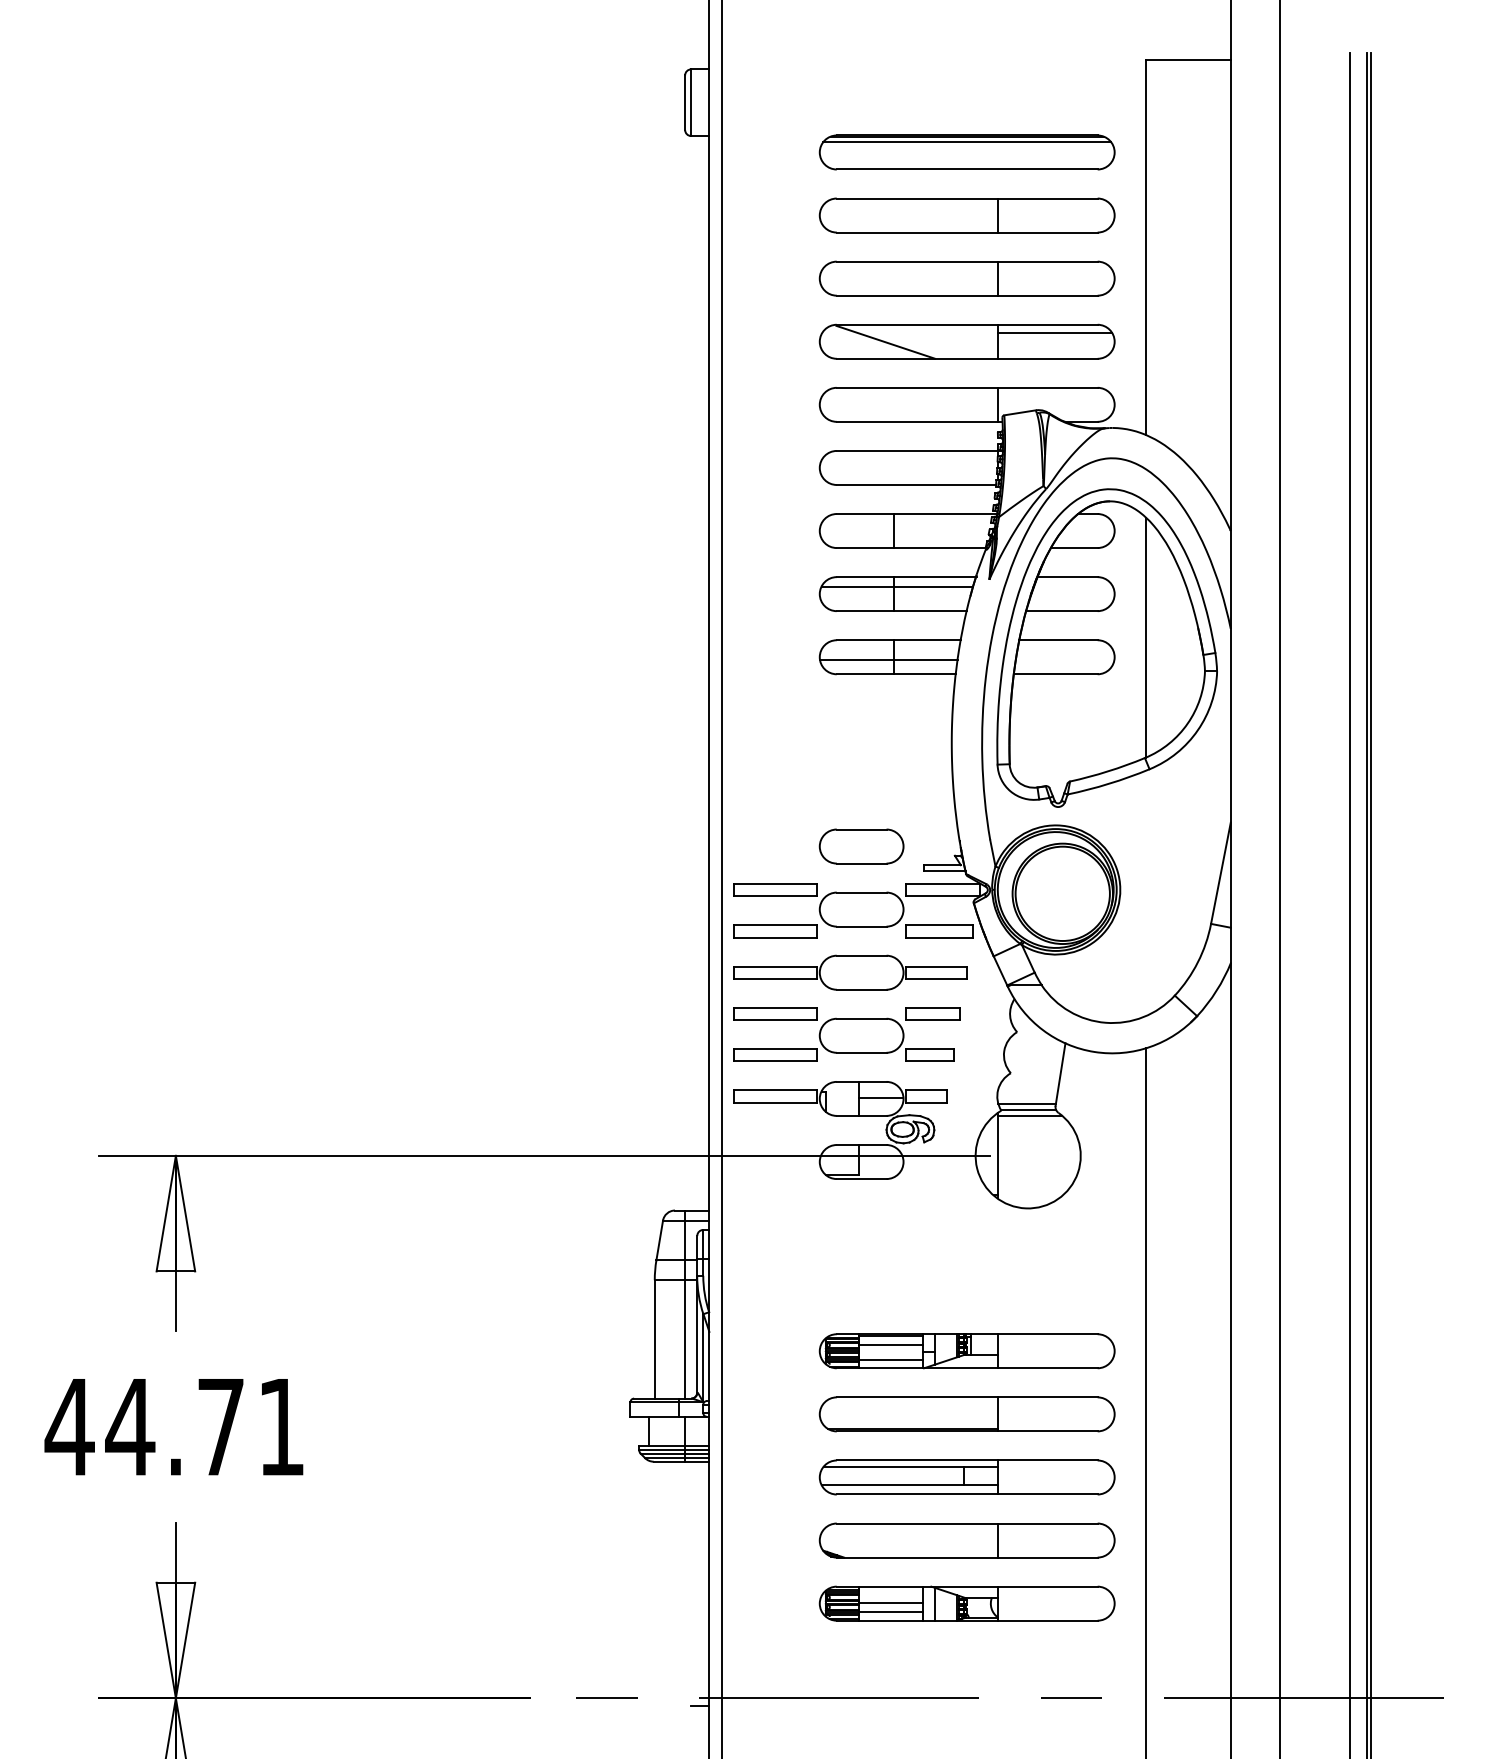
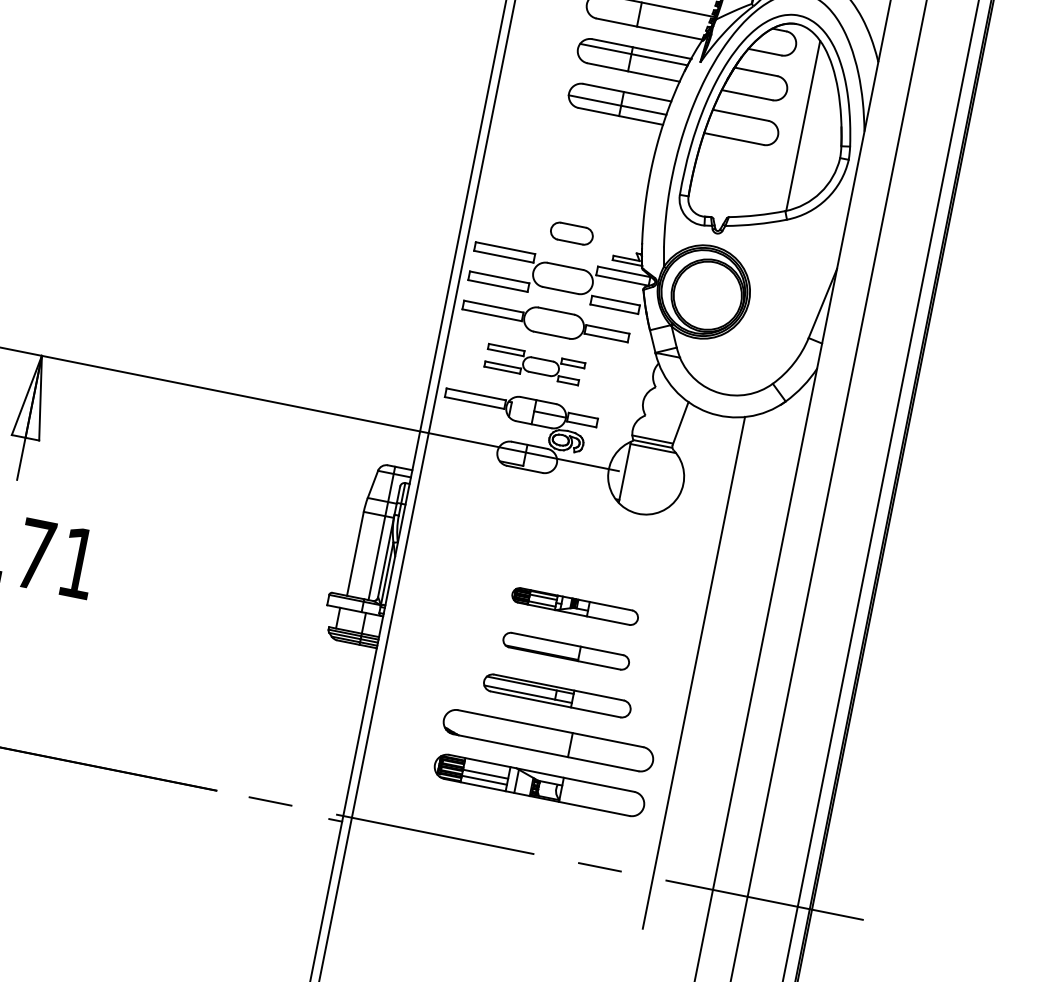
part: (861, 846) -> (571, 233), size x0.7
part: (846, 1034) -> (534, 364), size x0.6
part: (966, 1351) -> (574, 606), size x0.6
part: (966, 1414) -> (565, 651), size x0.6
part: (966, 1477) -> (556, 695), size x0.7

